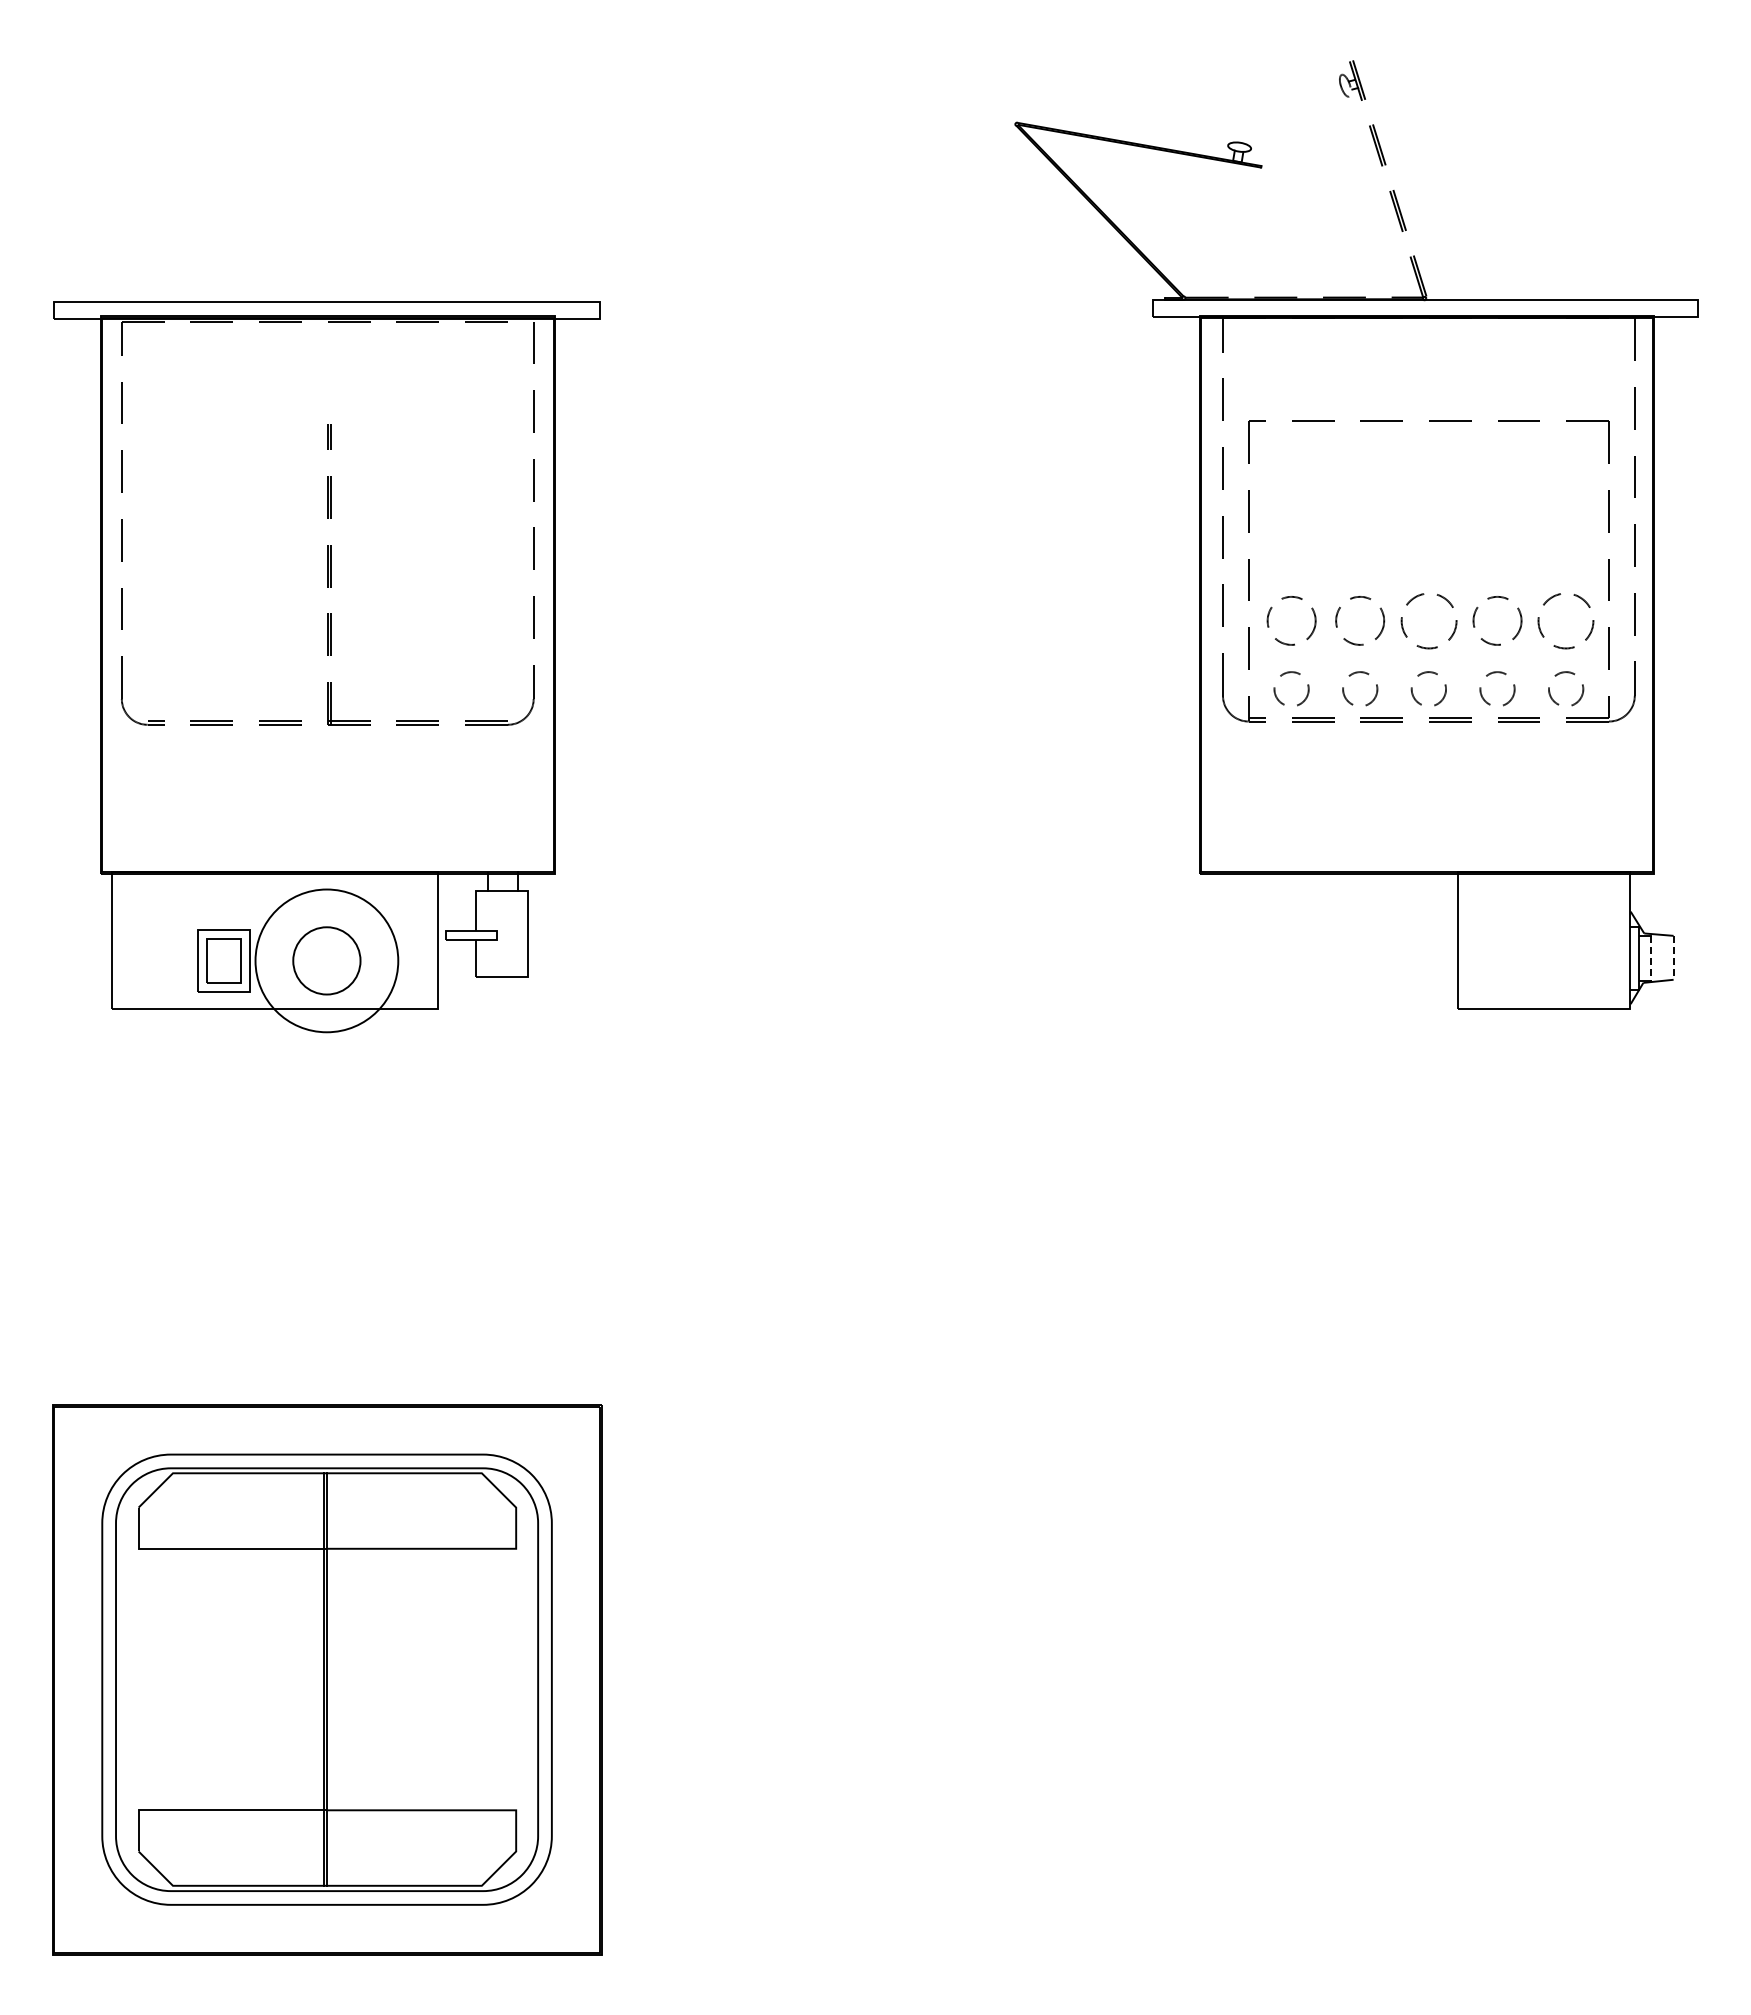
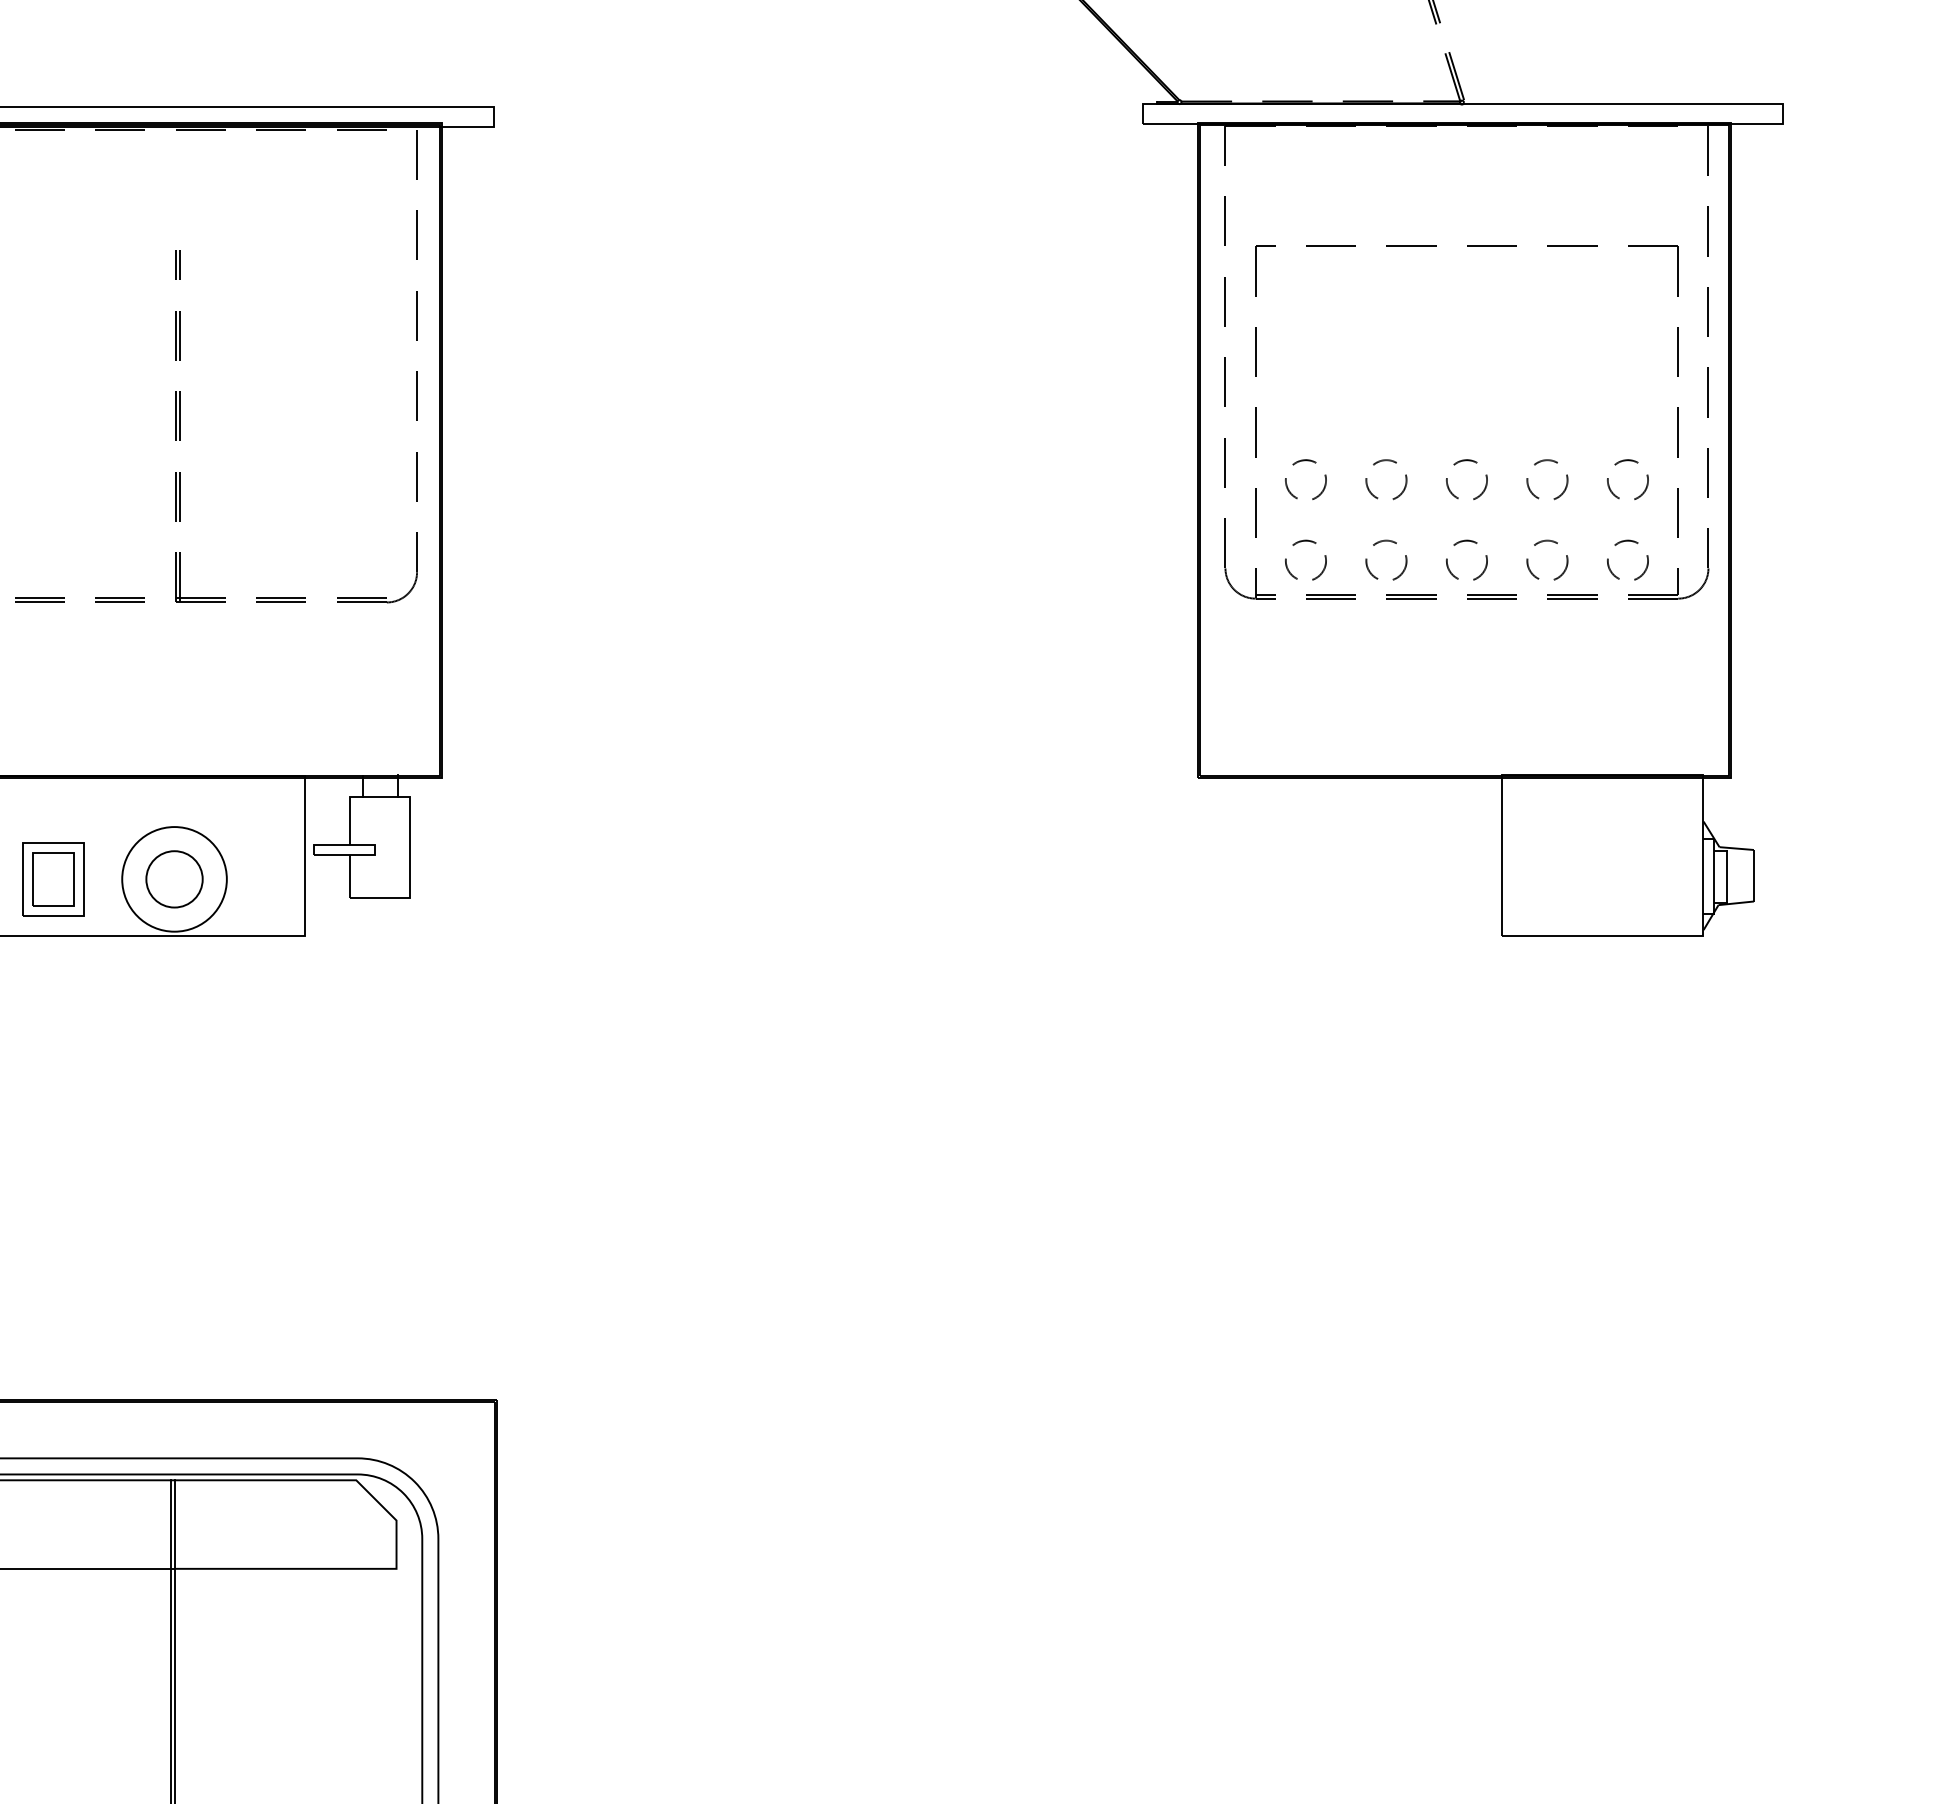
circle: (1291, 619) -> (1305, 478), size x0.71
circle: (1360, 619) -> (1386, 478), size x0.71
circle: (1428, 619) -> (1466, 478), size x0.62
circle: (1497, 619) -> (1547, 478), size x0.71
circle: (1566, 619) -> (1628, 478), size x0.62
line: (1673, 957) -> (1753, 875), dashed -> solid
line: (1650, 959) -> (1726, 877), dashed -> solid
circle: (326, 960) -> (174, 878), size x0.62
circle: (326, 960) -> (174, 878), size x0.71

